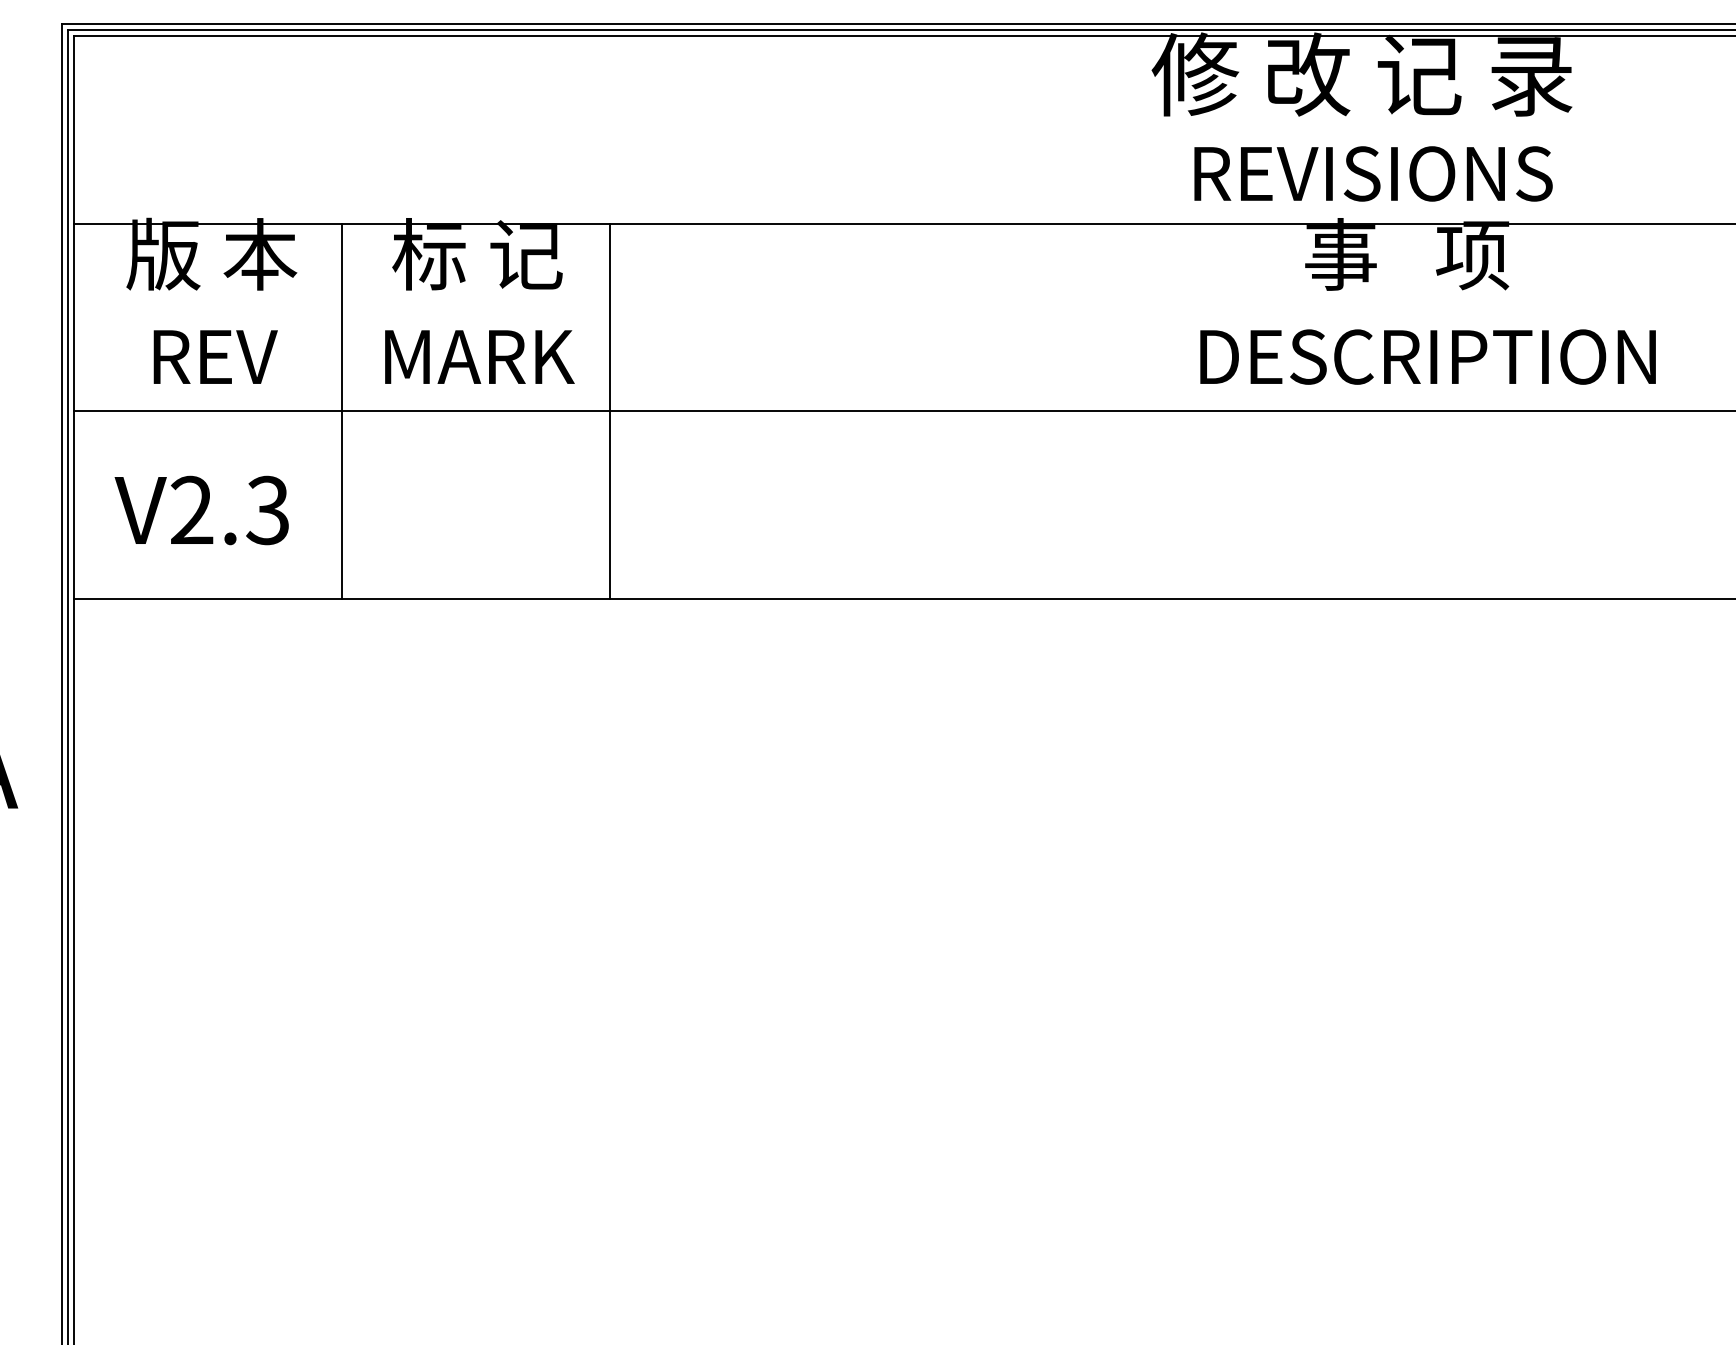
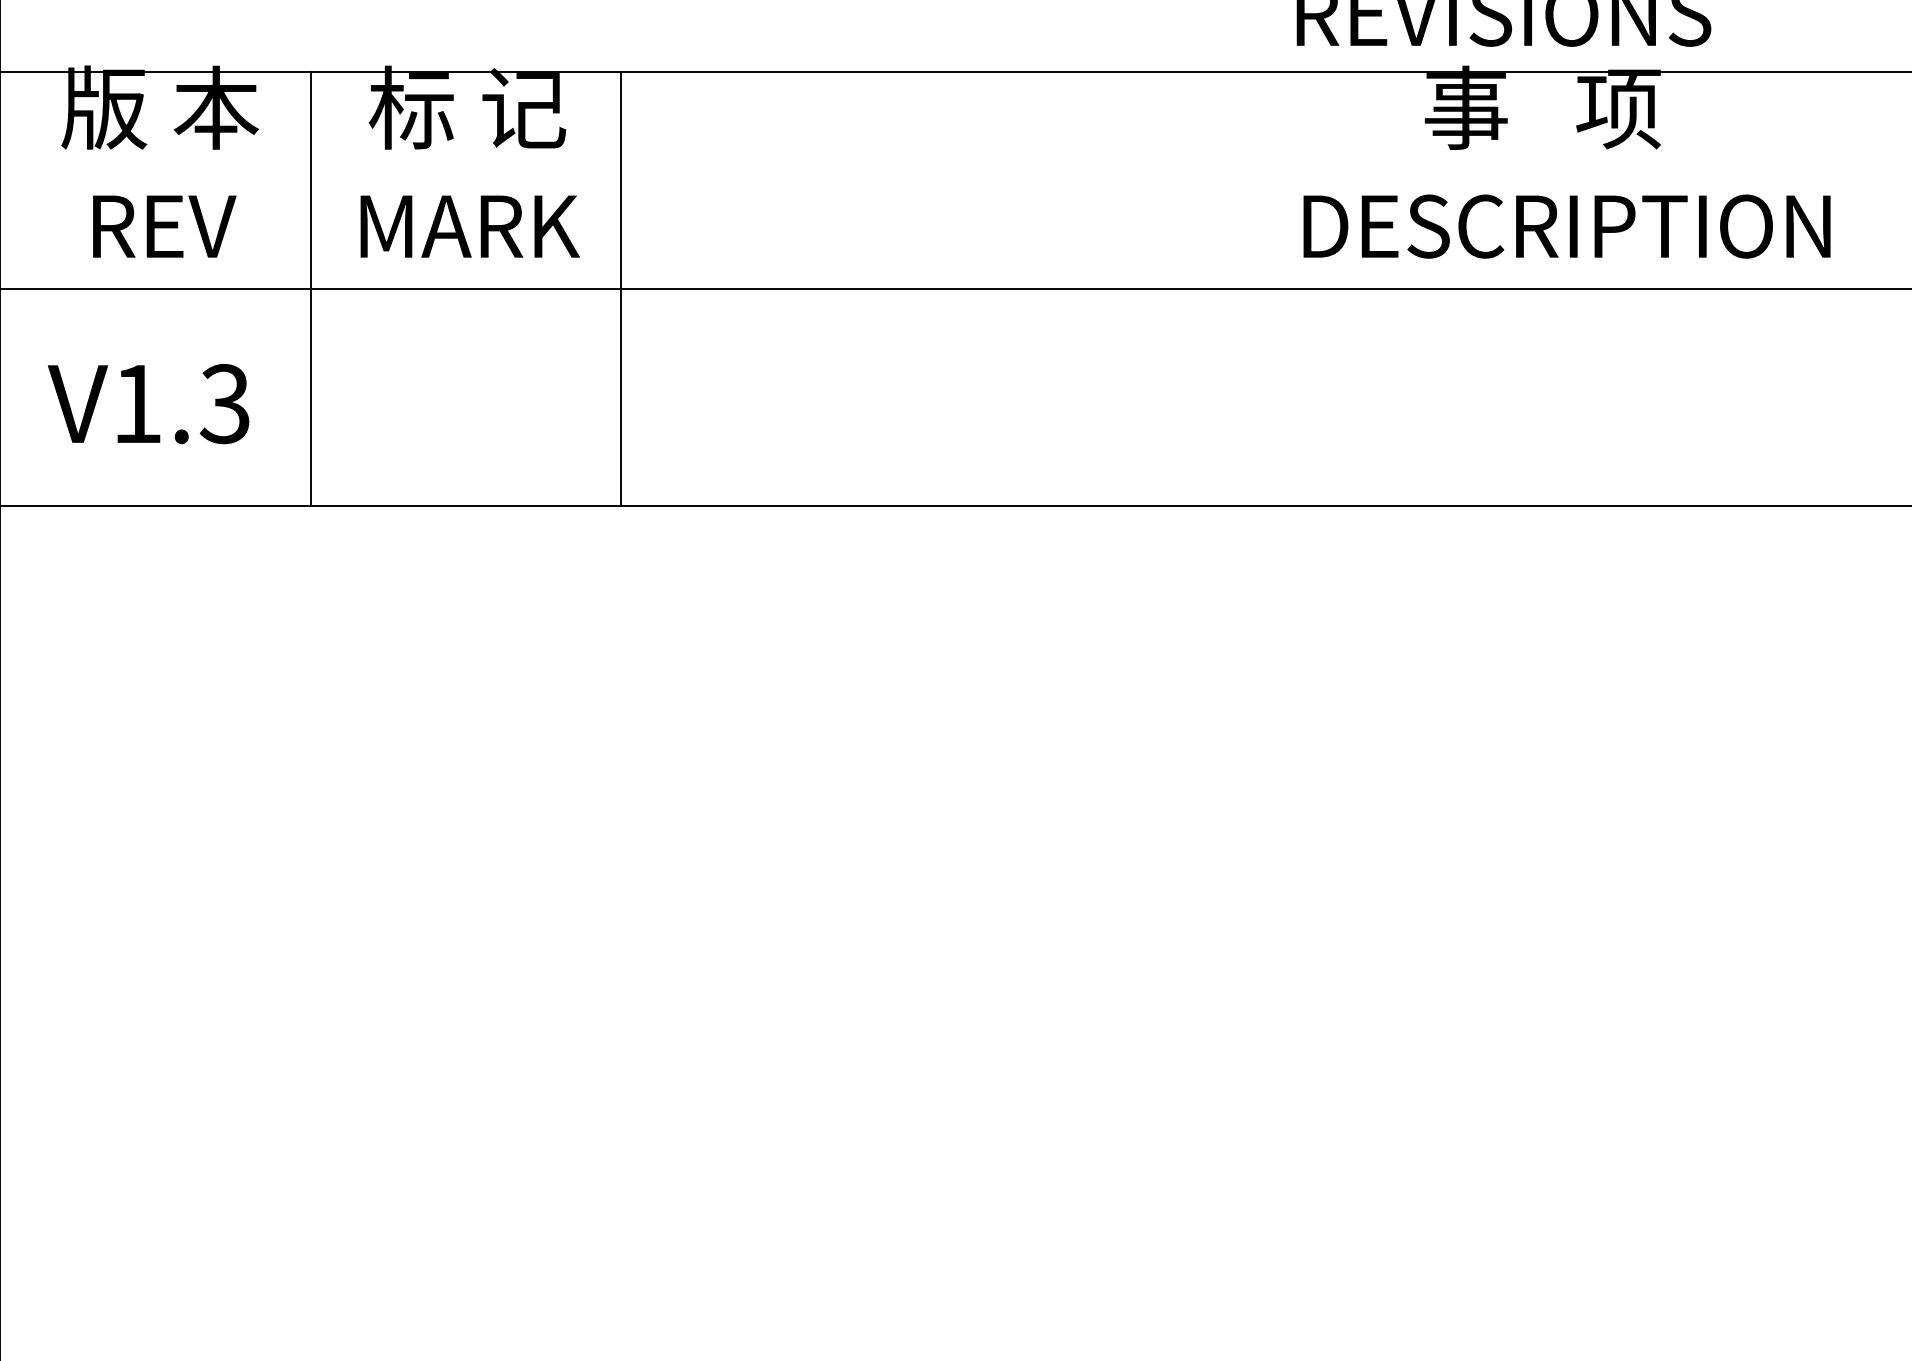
text: (191, 509) -> (136, 402), V2.3 -> V1.3

